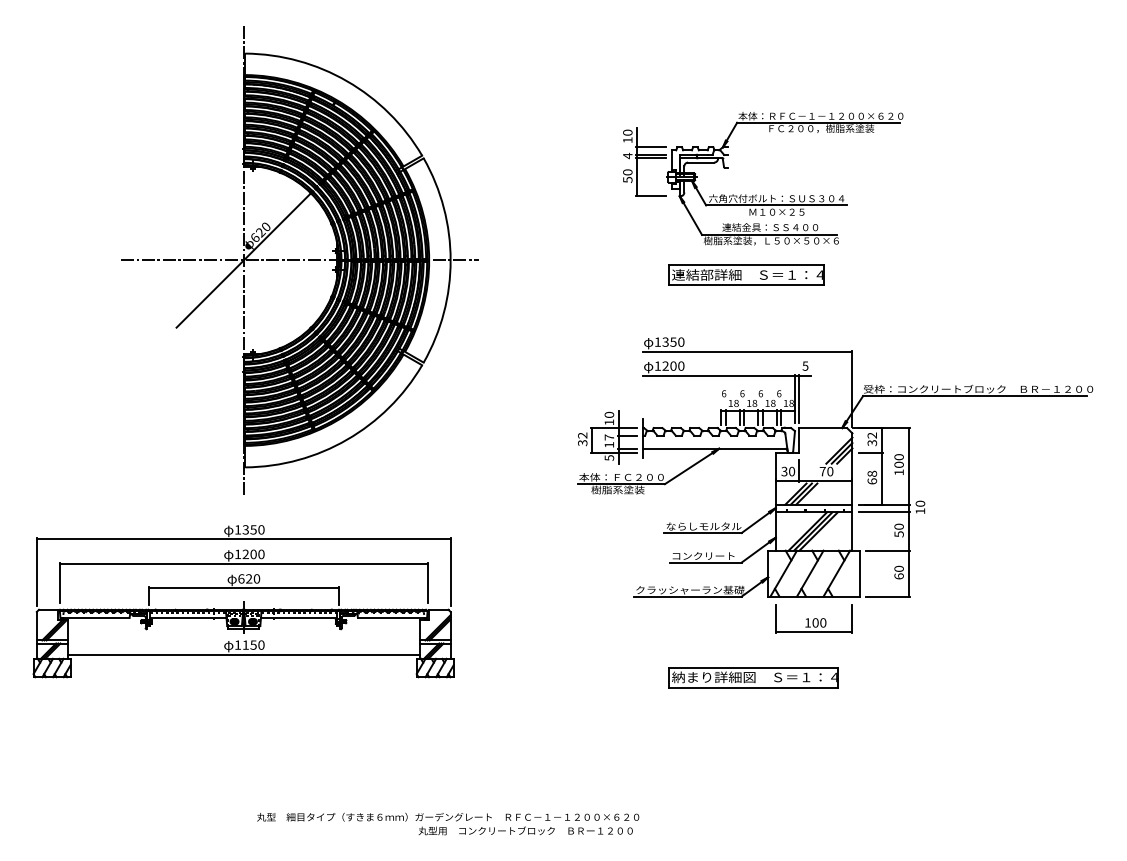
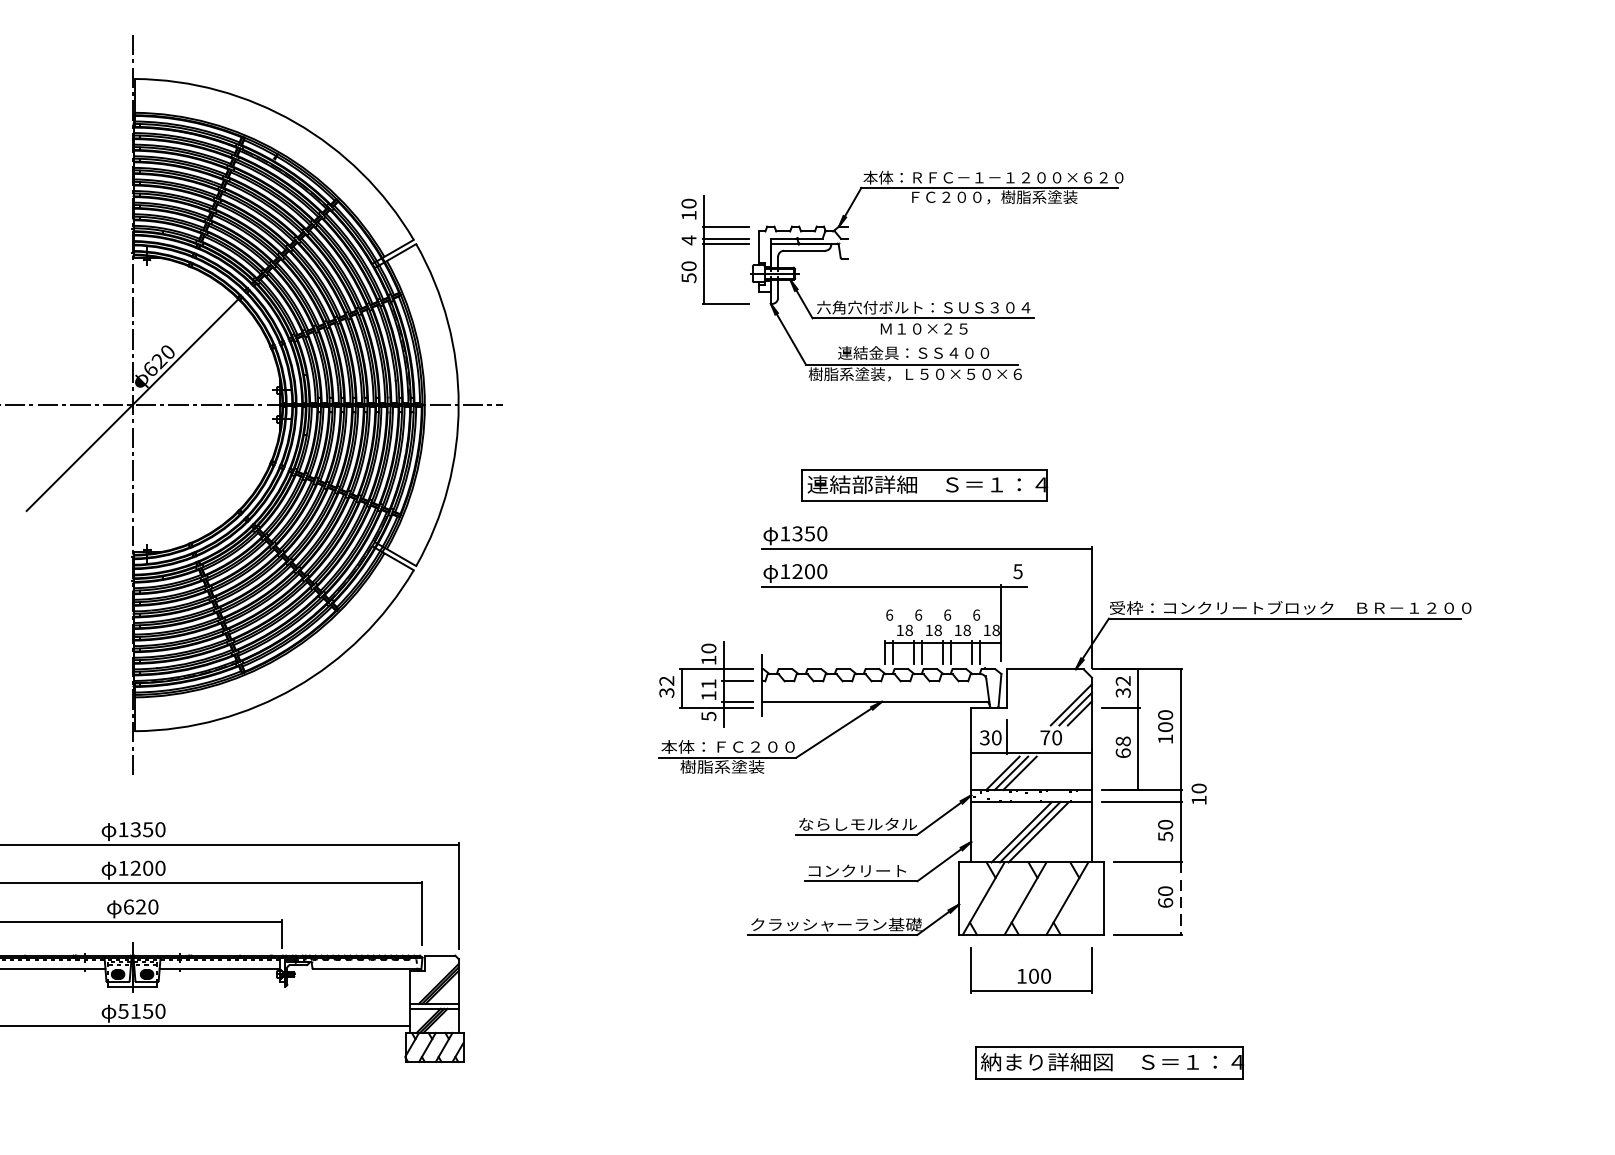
part: (763, 195) -> (902, 302), moved
part: (746, 274) -> (924, 483), moved
line: (798, 398) -> (1006, 622), removed
text: (608, 437) -> (707, 684), 17 -> 11
line: (908, 573) -> (1180, 898), solid -> dashed
text: (237, 644) -> (122, 1010), 1150 -> 5150
part: (753, 677) -> (1109, 1062), moved

